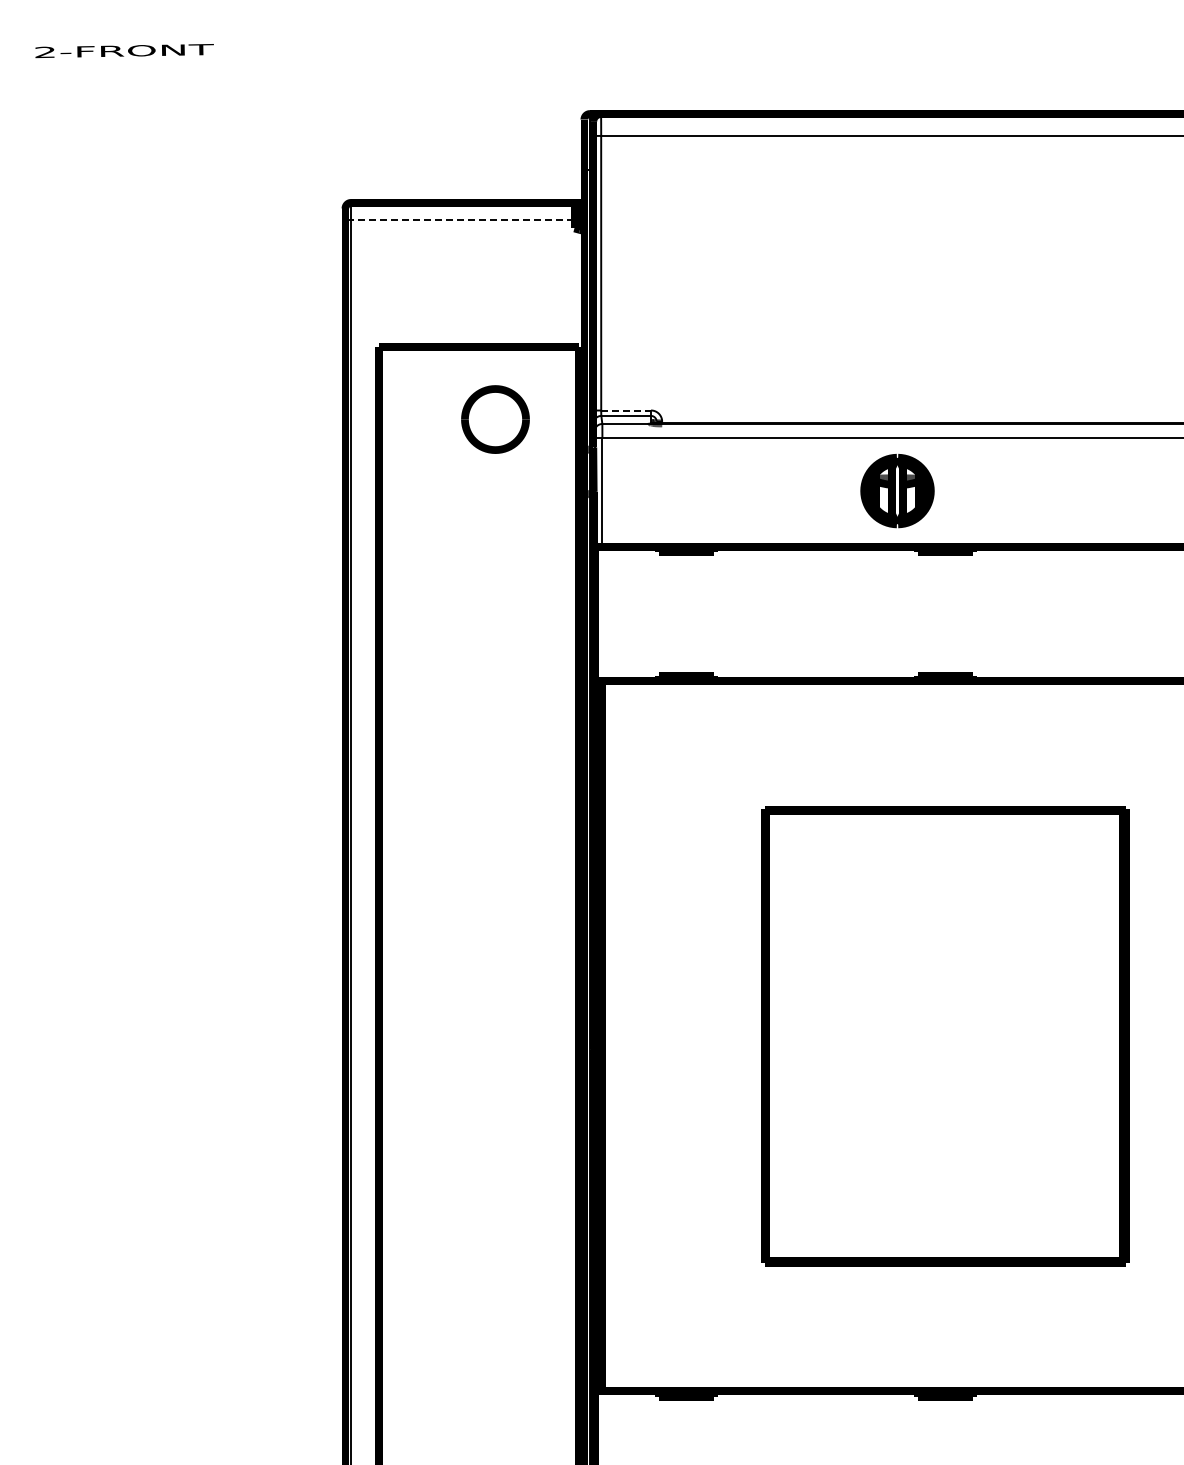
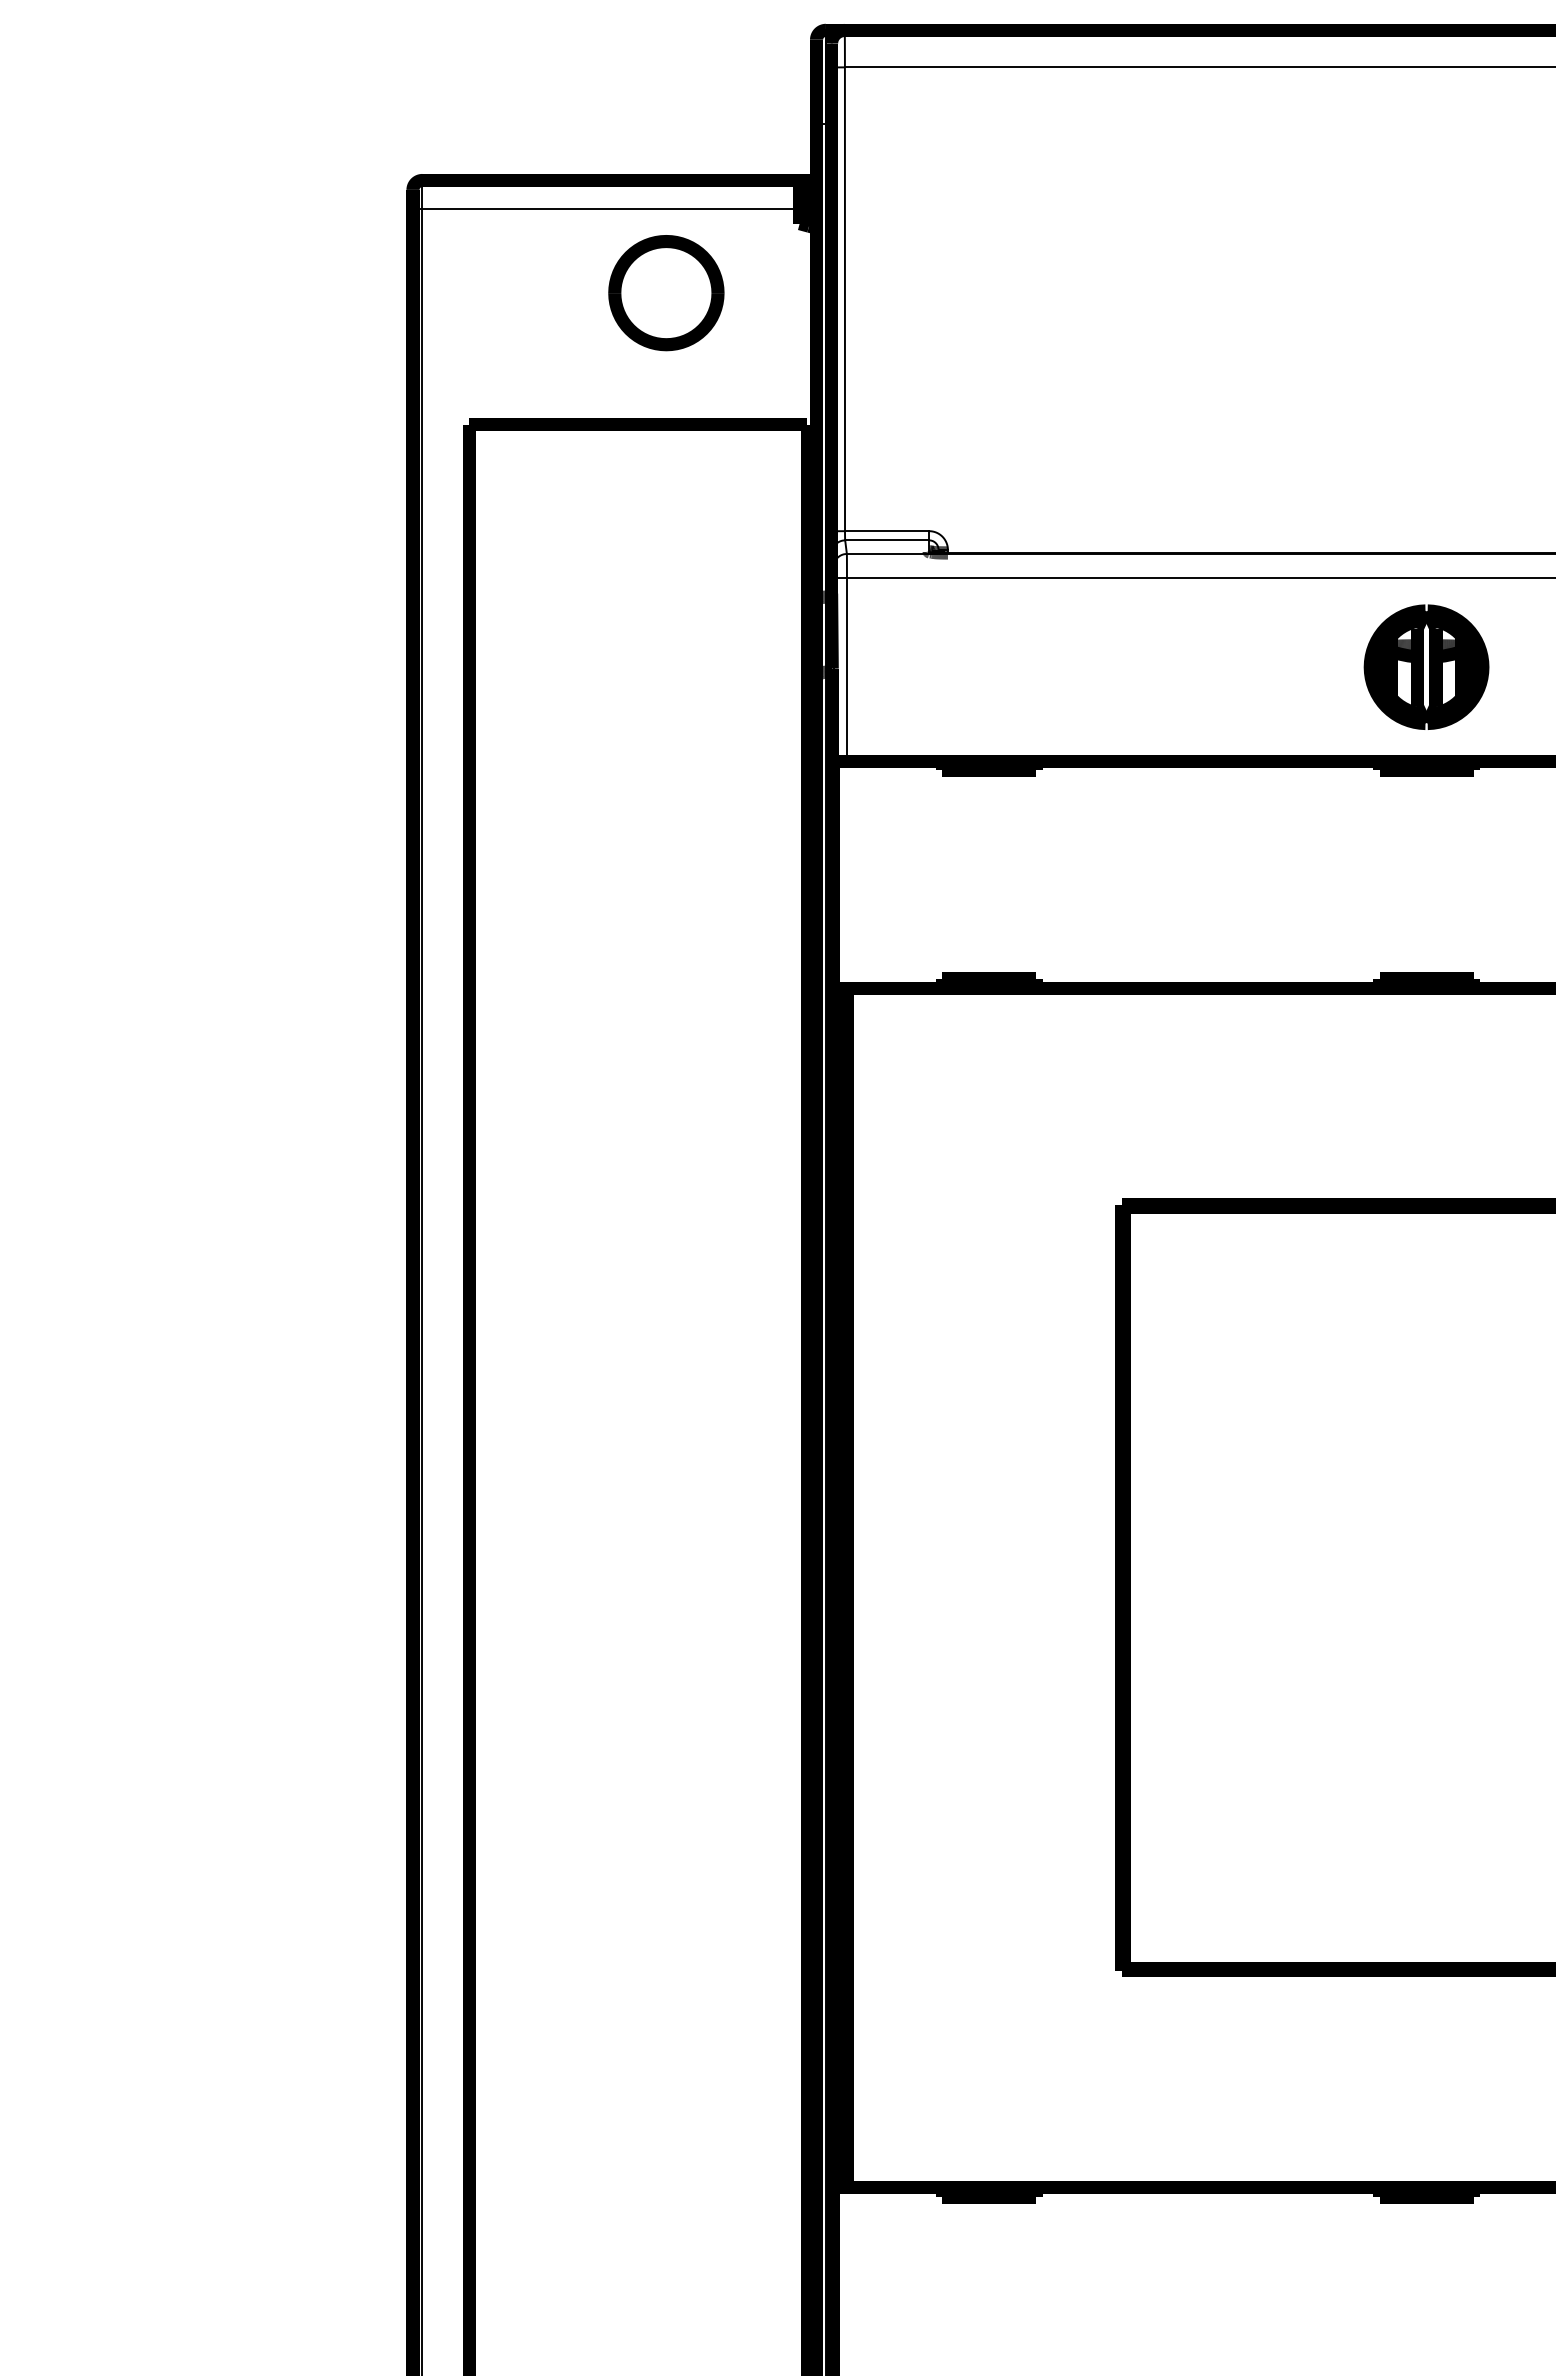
line: (462, 219) -> (610, 208), dashed -> solid
line: (626, 410) -> (887, 531), dashed -> solid
part: (495, 419) -> (666, 292), moved
part: (897, 491) -> (1426, 667), moved

